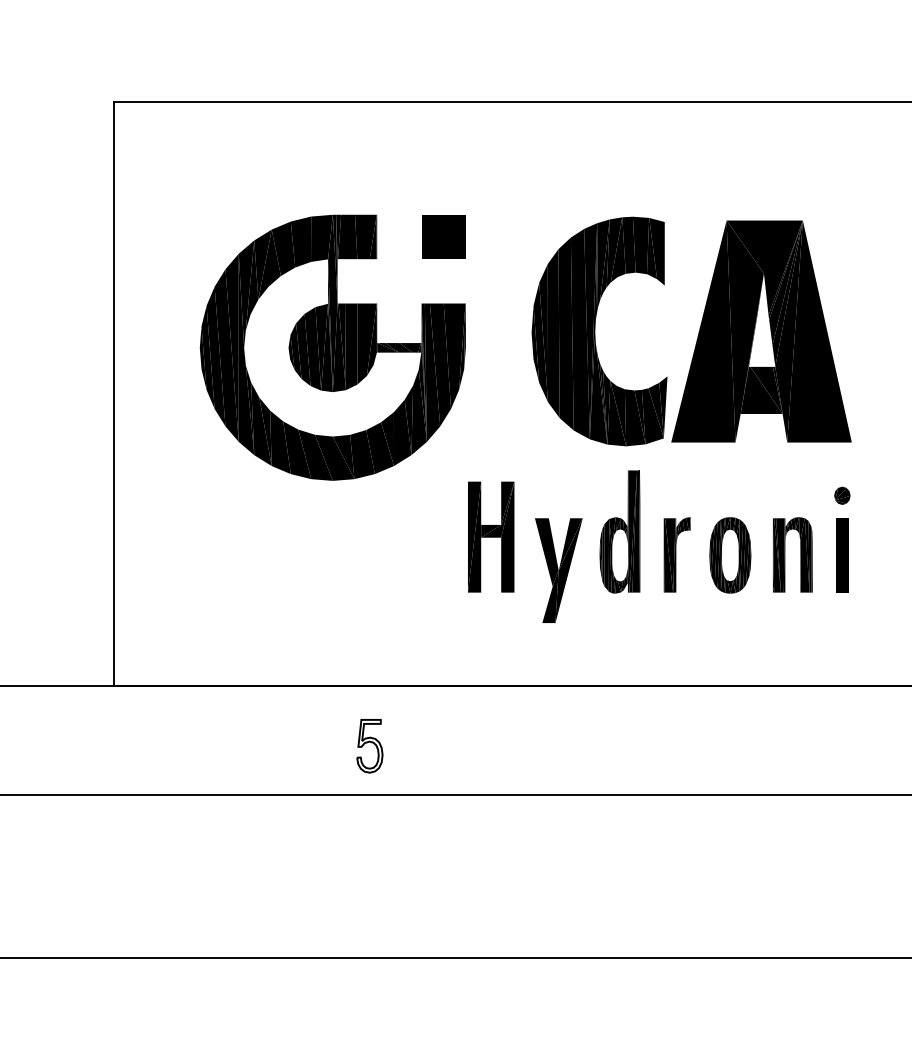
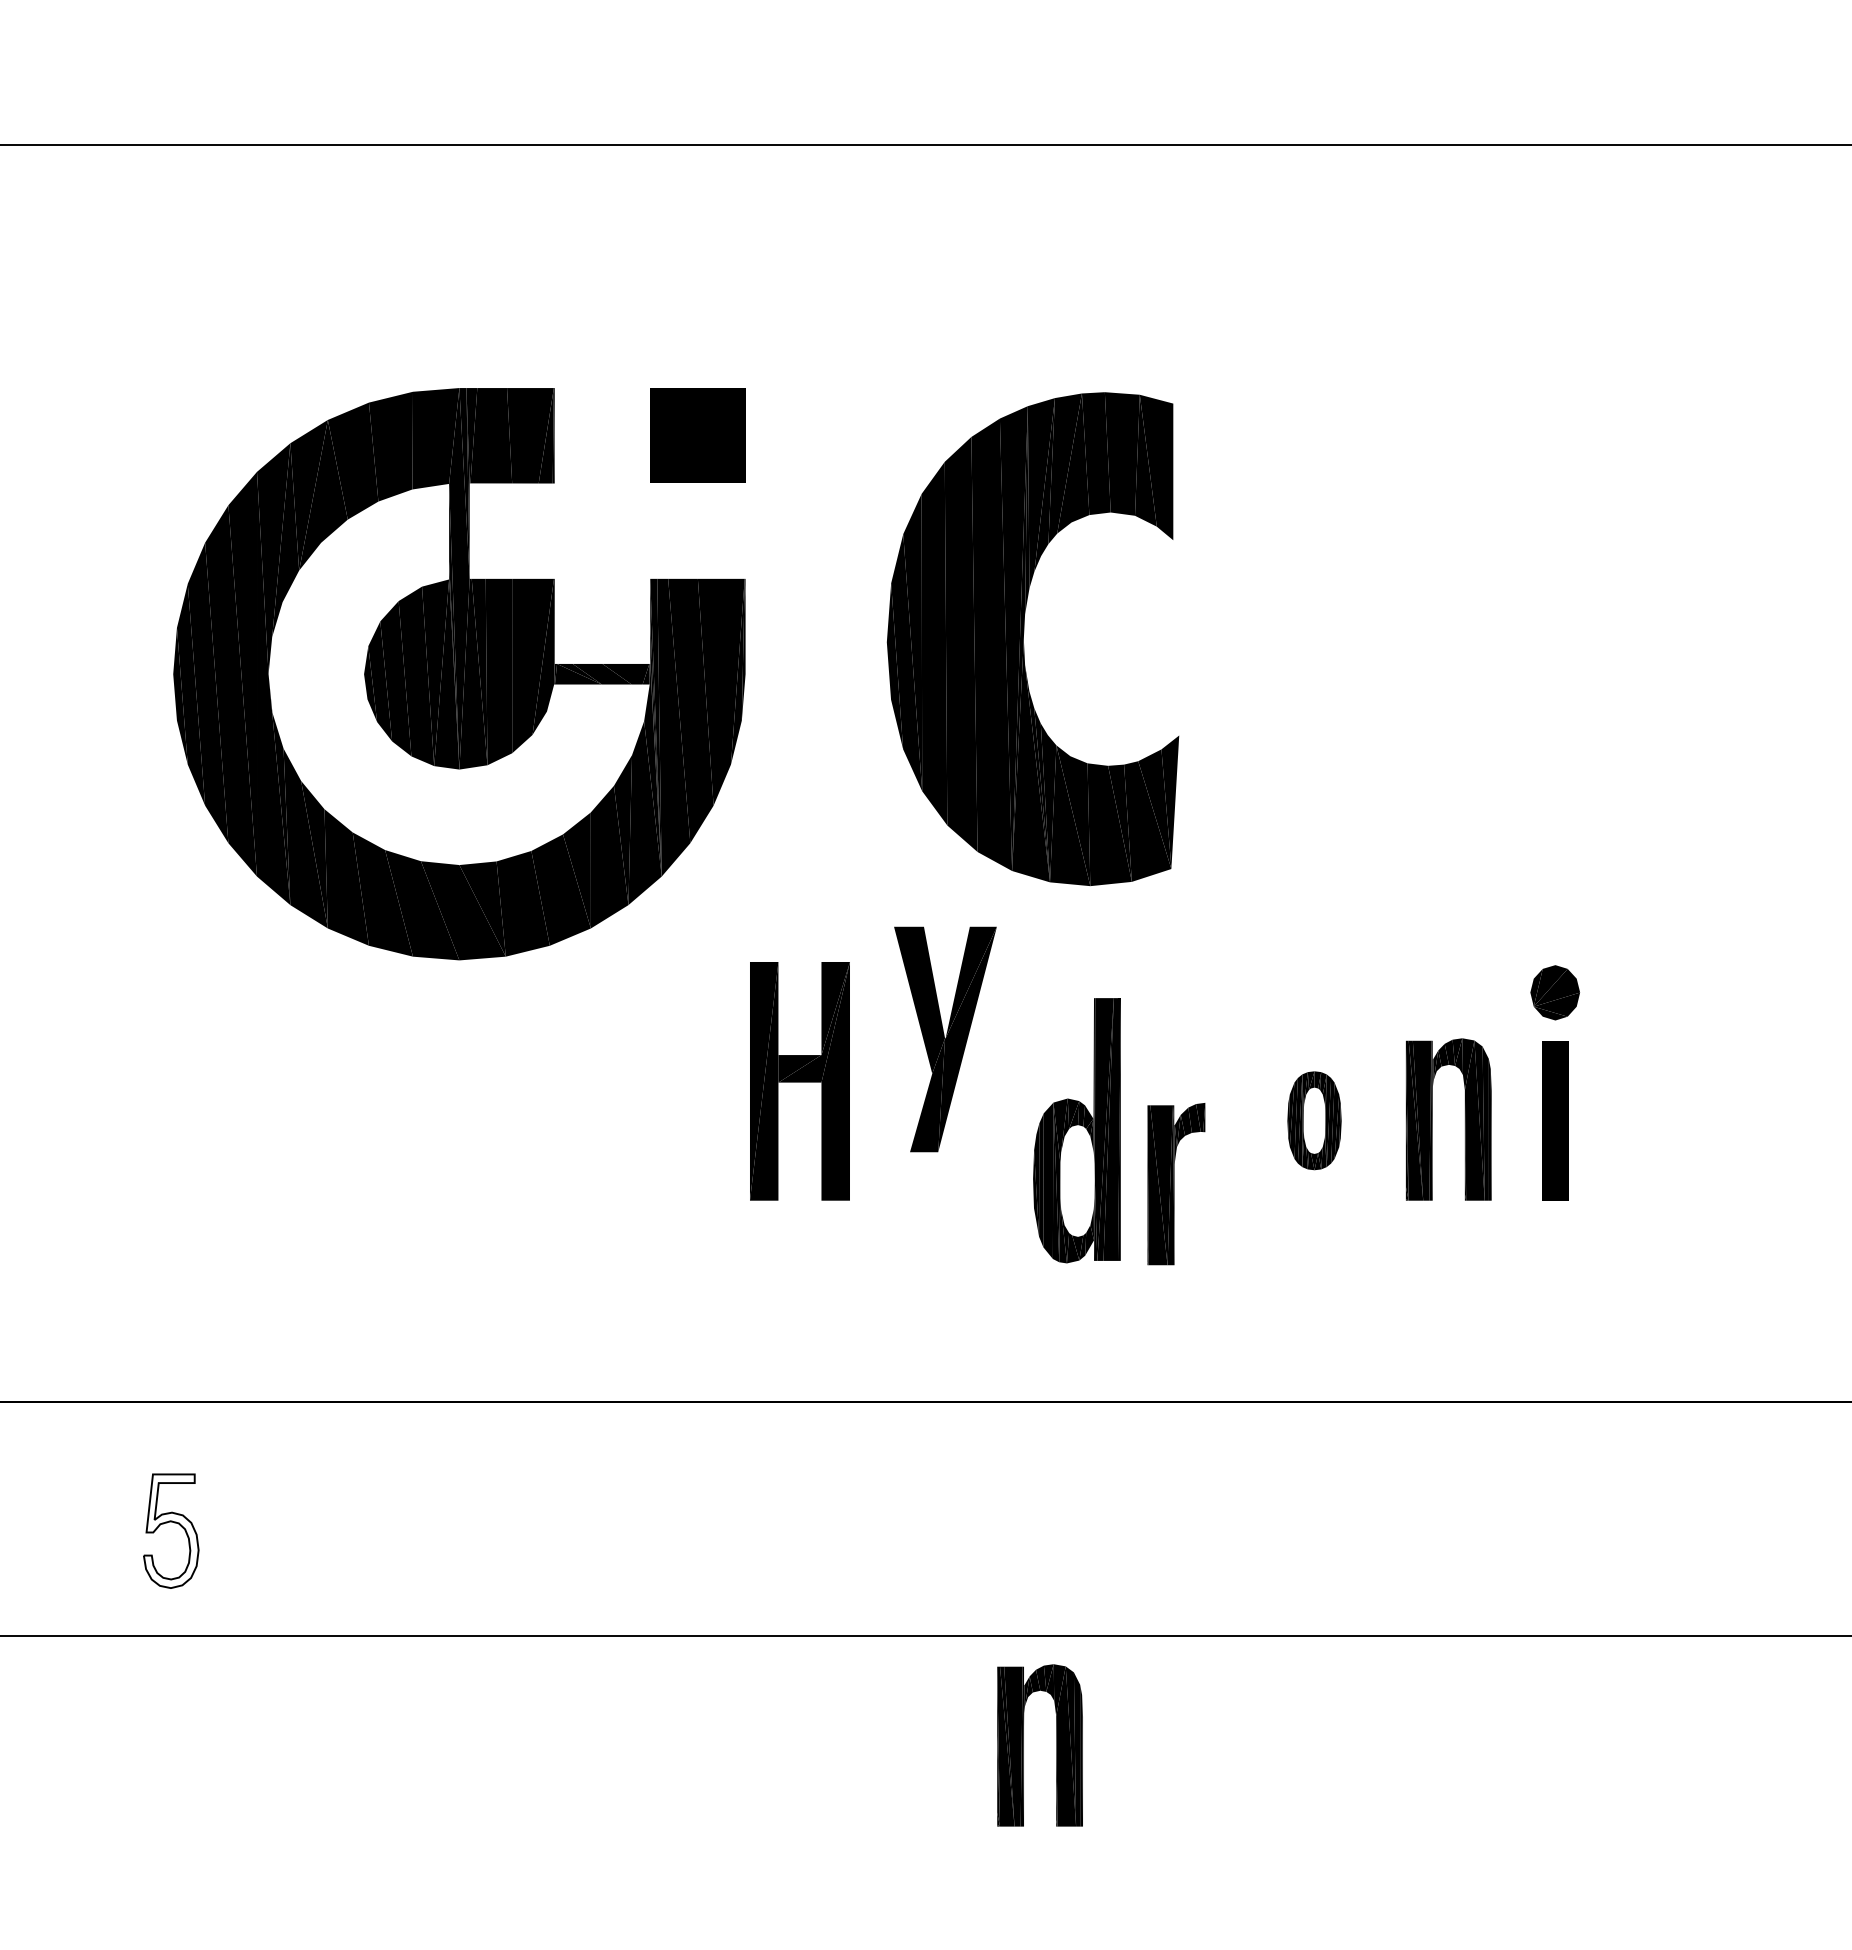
part: (761, 331) -> (1381, 639), removed
part: (842, 495) -> (1555, 991), size x1.4
part: (619, 531) -> (1075, 1129), moved
part: (676, 554) -> (1174, 1183), moved
part: (730, 555) -> (1314, 1120), size x0.6
part: (558, 570) -> (944, 1039), moved
part: (369, 746) -> (170, 1531), moved
part: (595, 845) -> (1024, 1744), added

